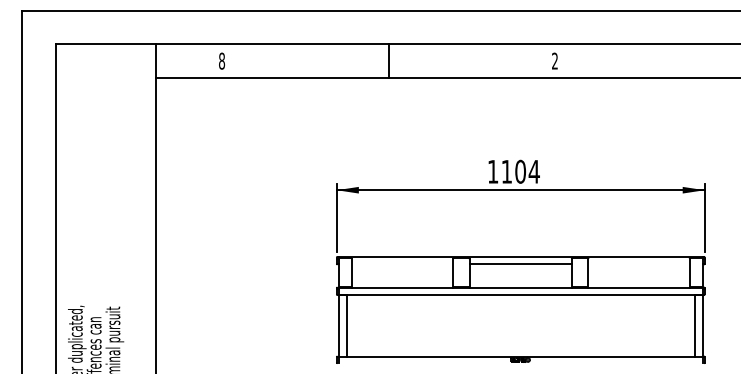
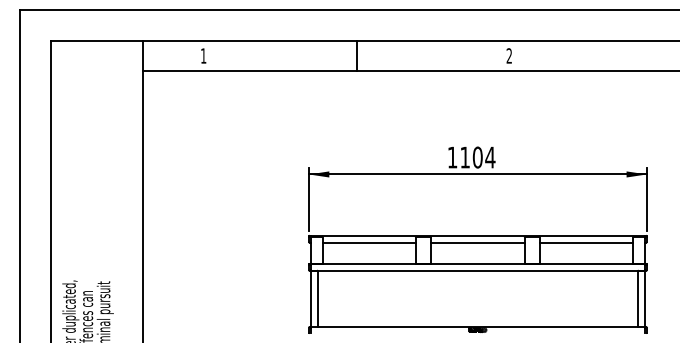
text: (221, 60) -> (203, 55), 8 -> 1
line: (401, 264) -> (368, 242), added
line: (639, 264) -> (586, 242), added

